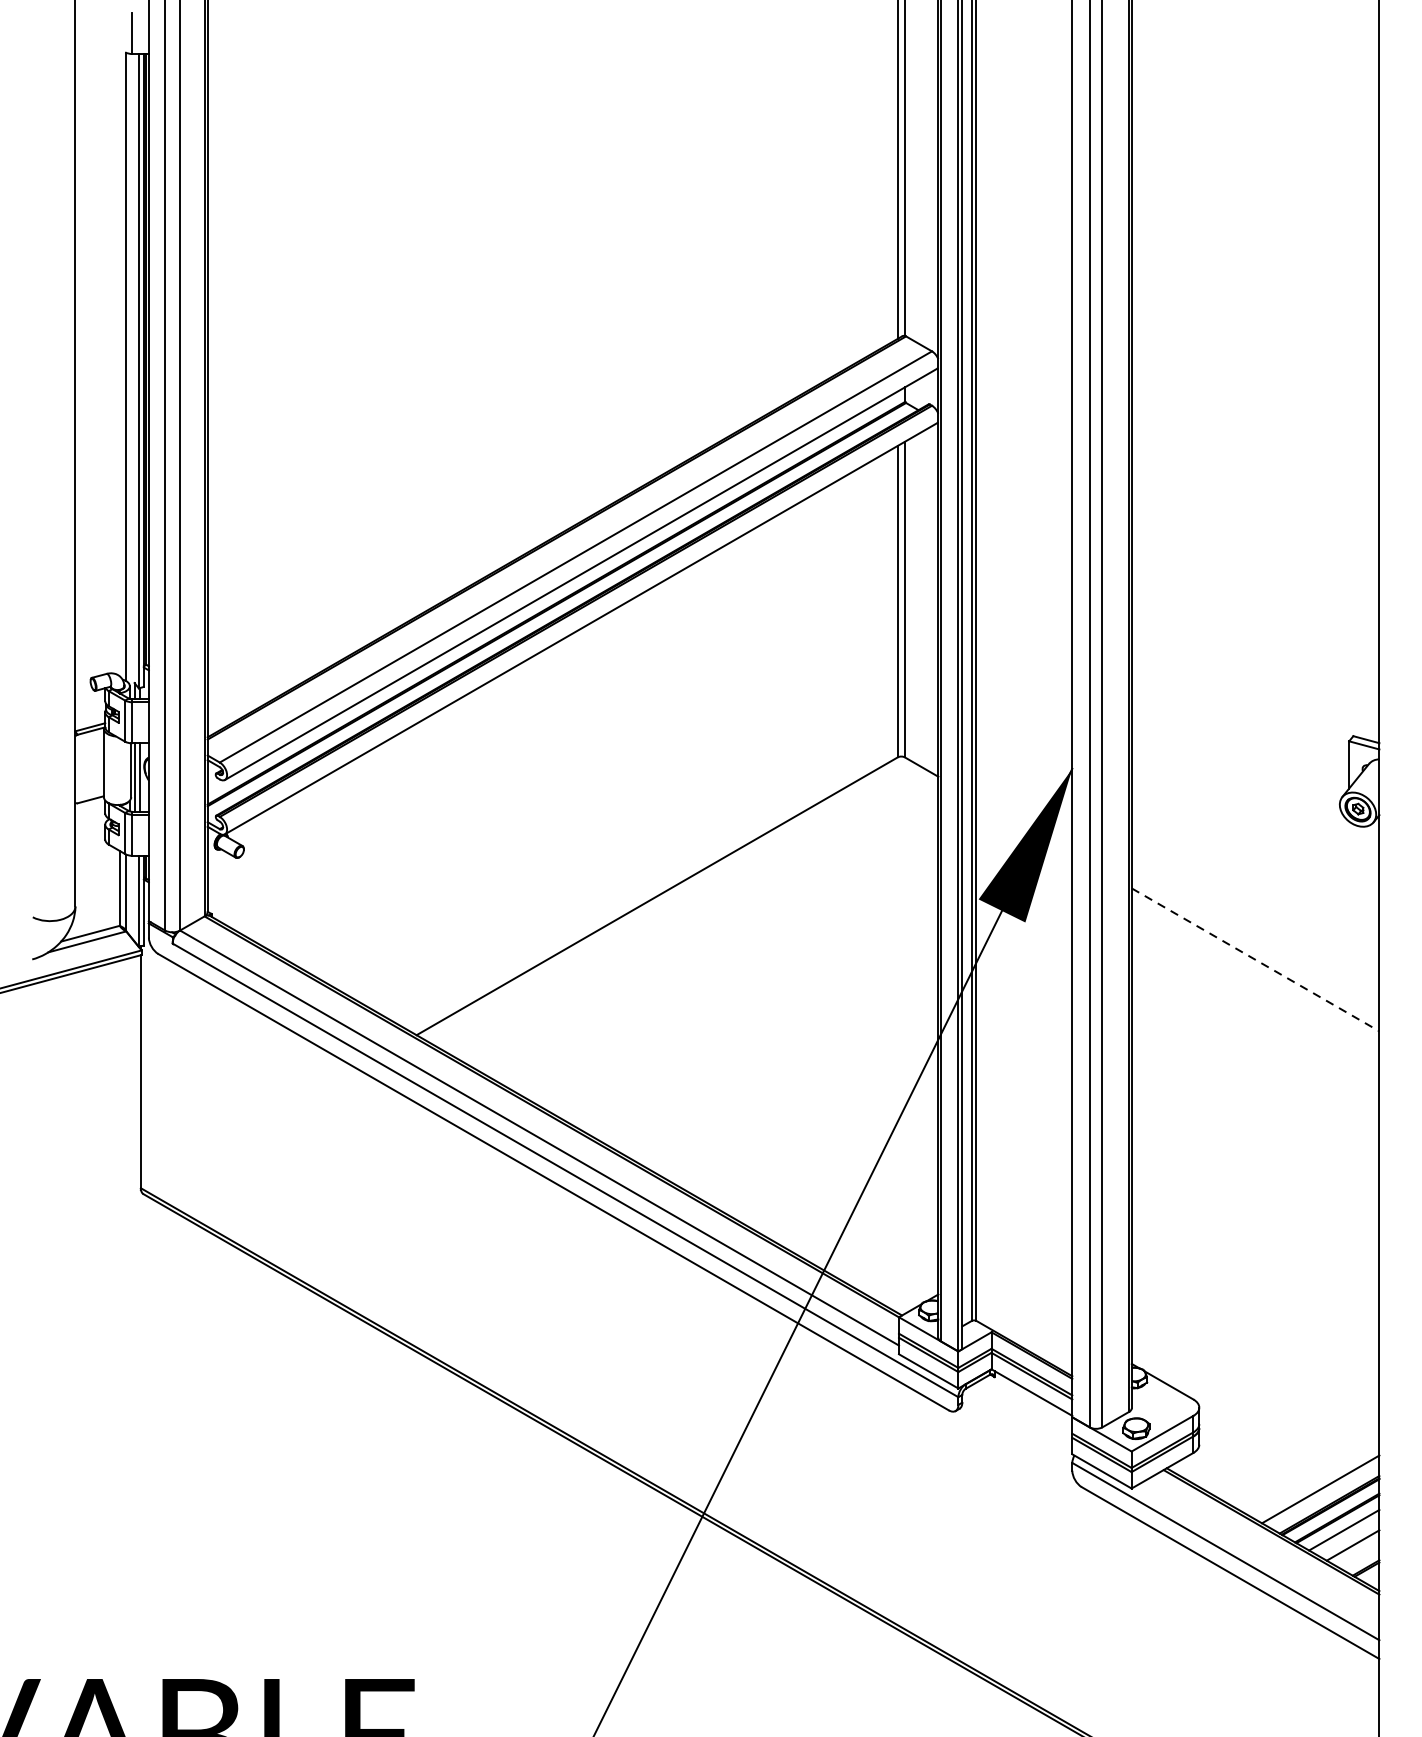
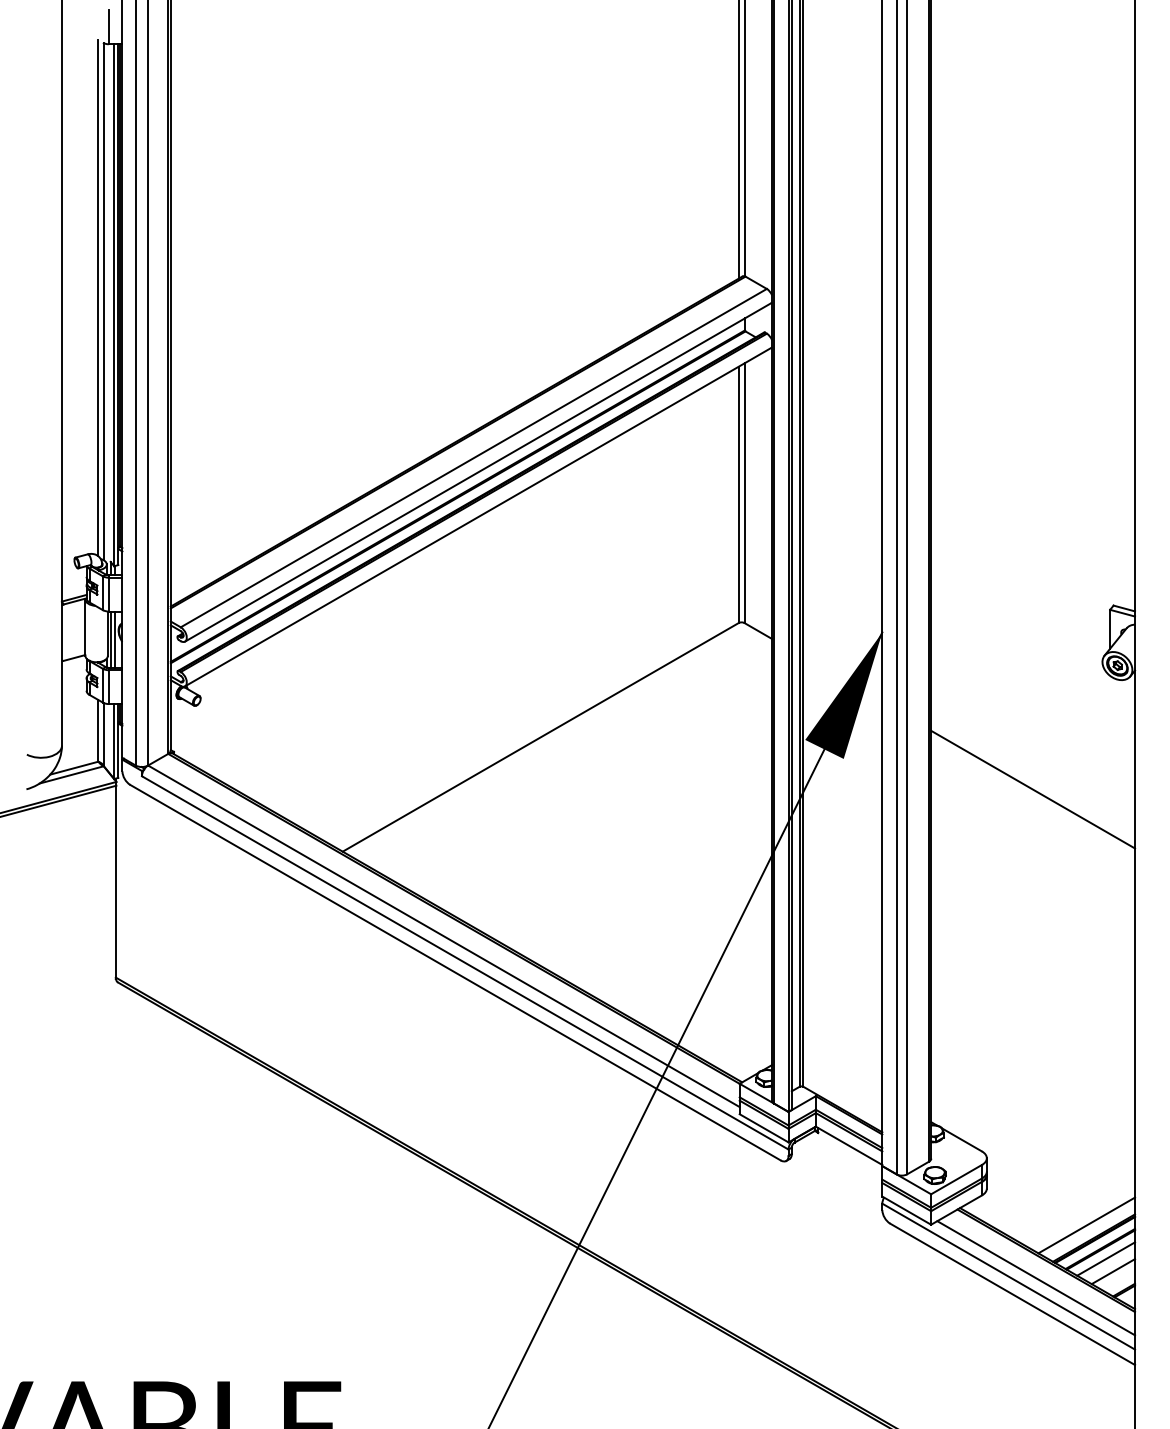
line: (119, 362) -> (98, 298), added
line: (1256, 959) -> (1033, 789), dashed -> solid
line: (1259, 1553) -> (1036, 1278), added

